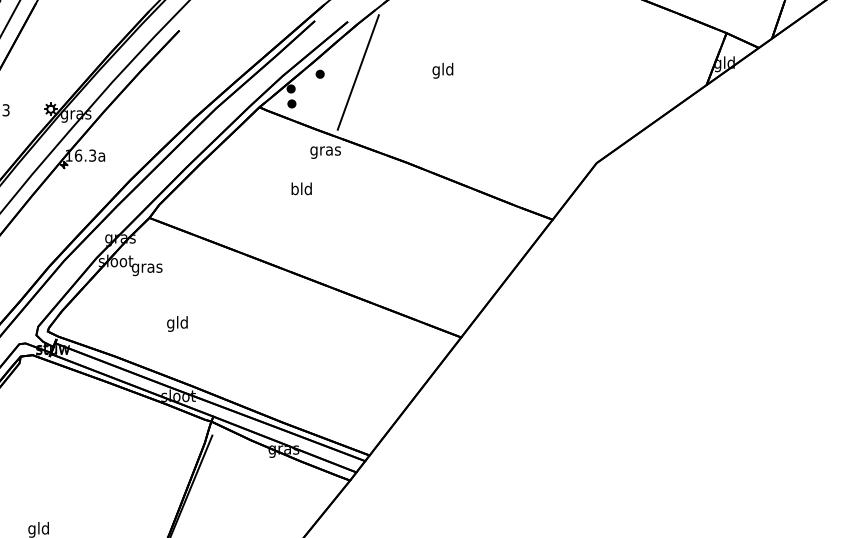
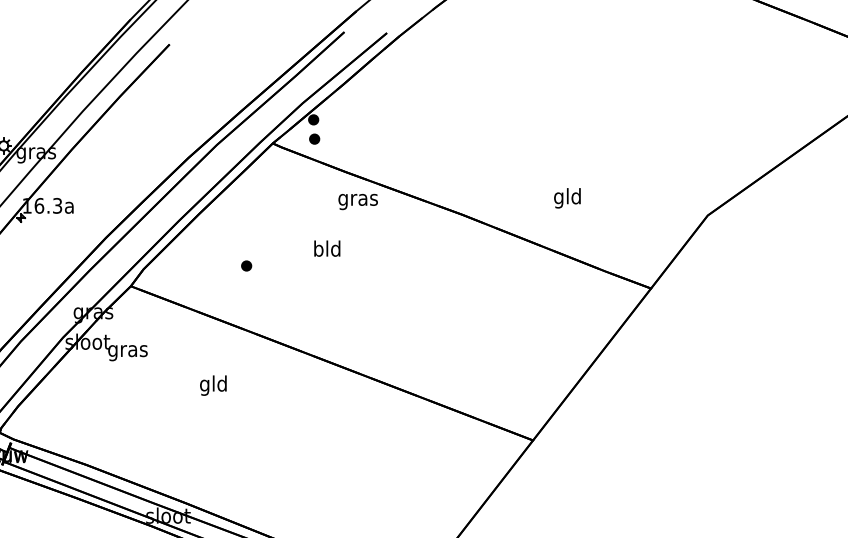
text: (442, 70) -> (566, 197), moved
line: (357, 72) -> (399, 98), removed
part: (319, 73) -> (245, 265), moved
text: (177, 323) -> (213, 384), moved

